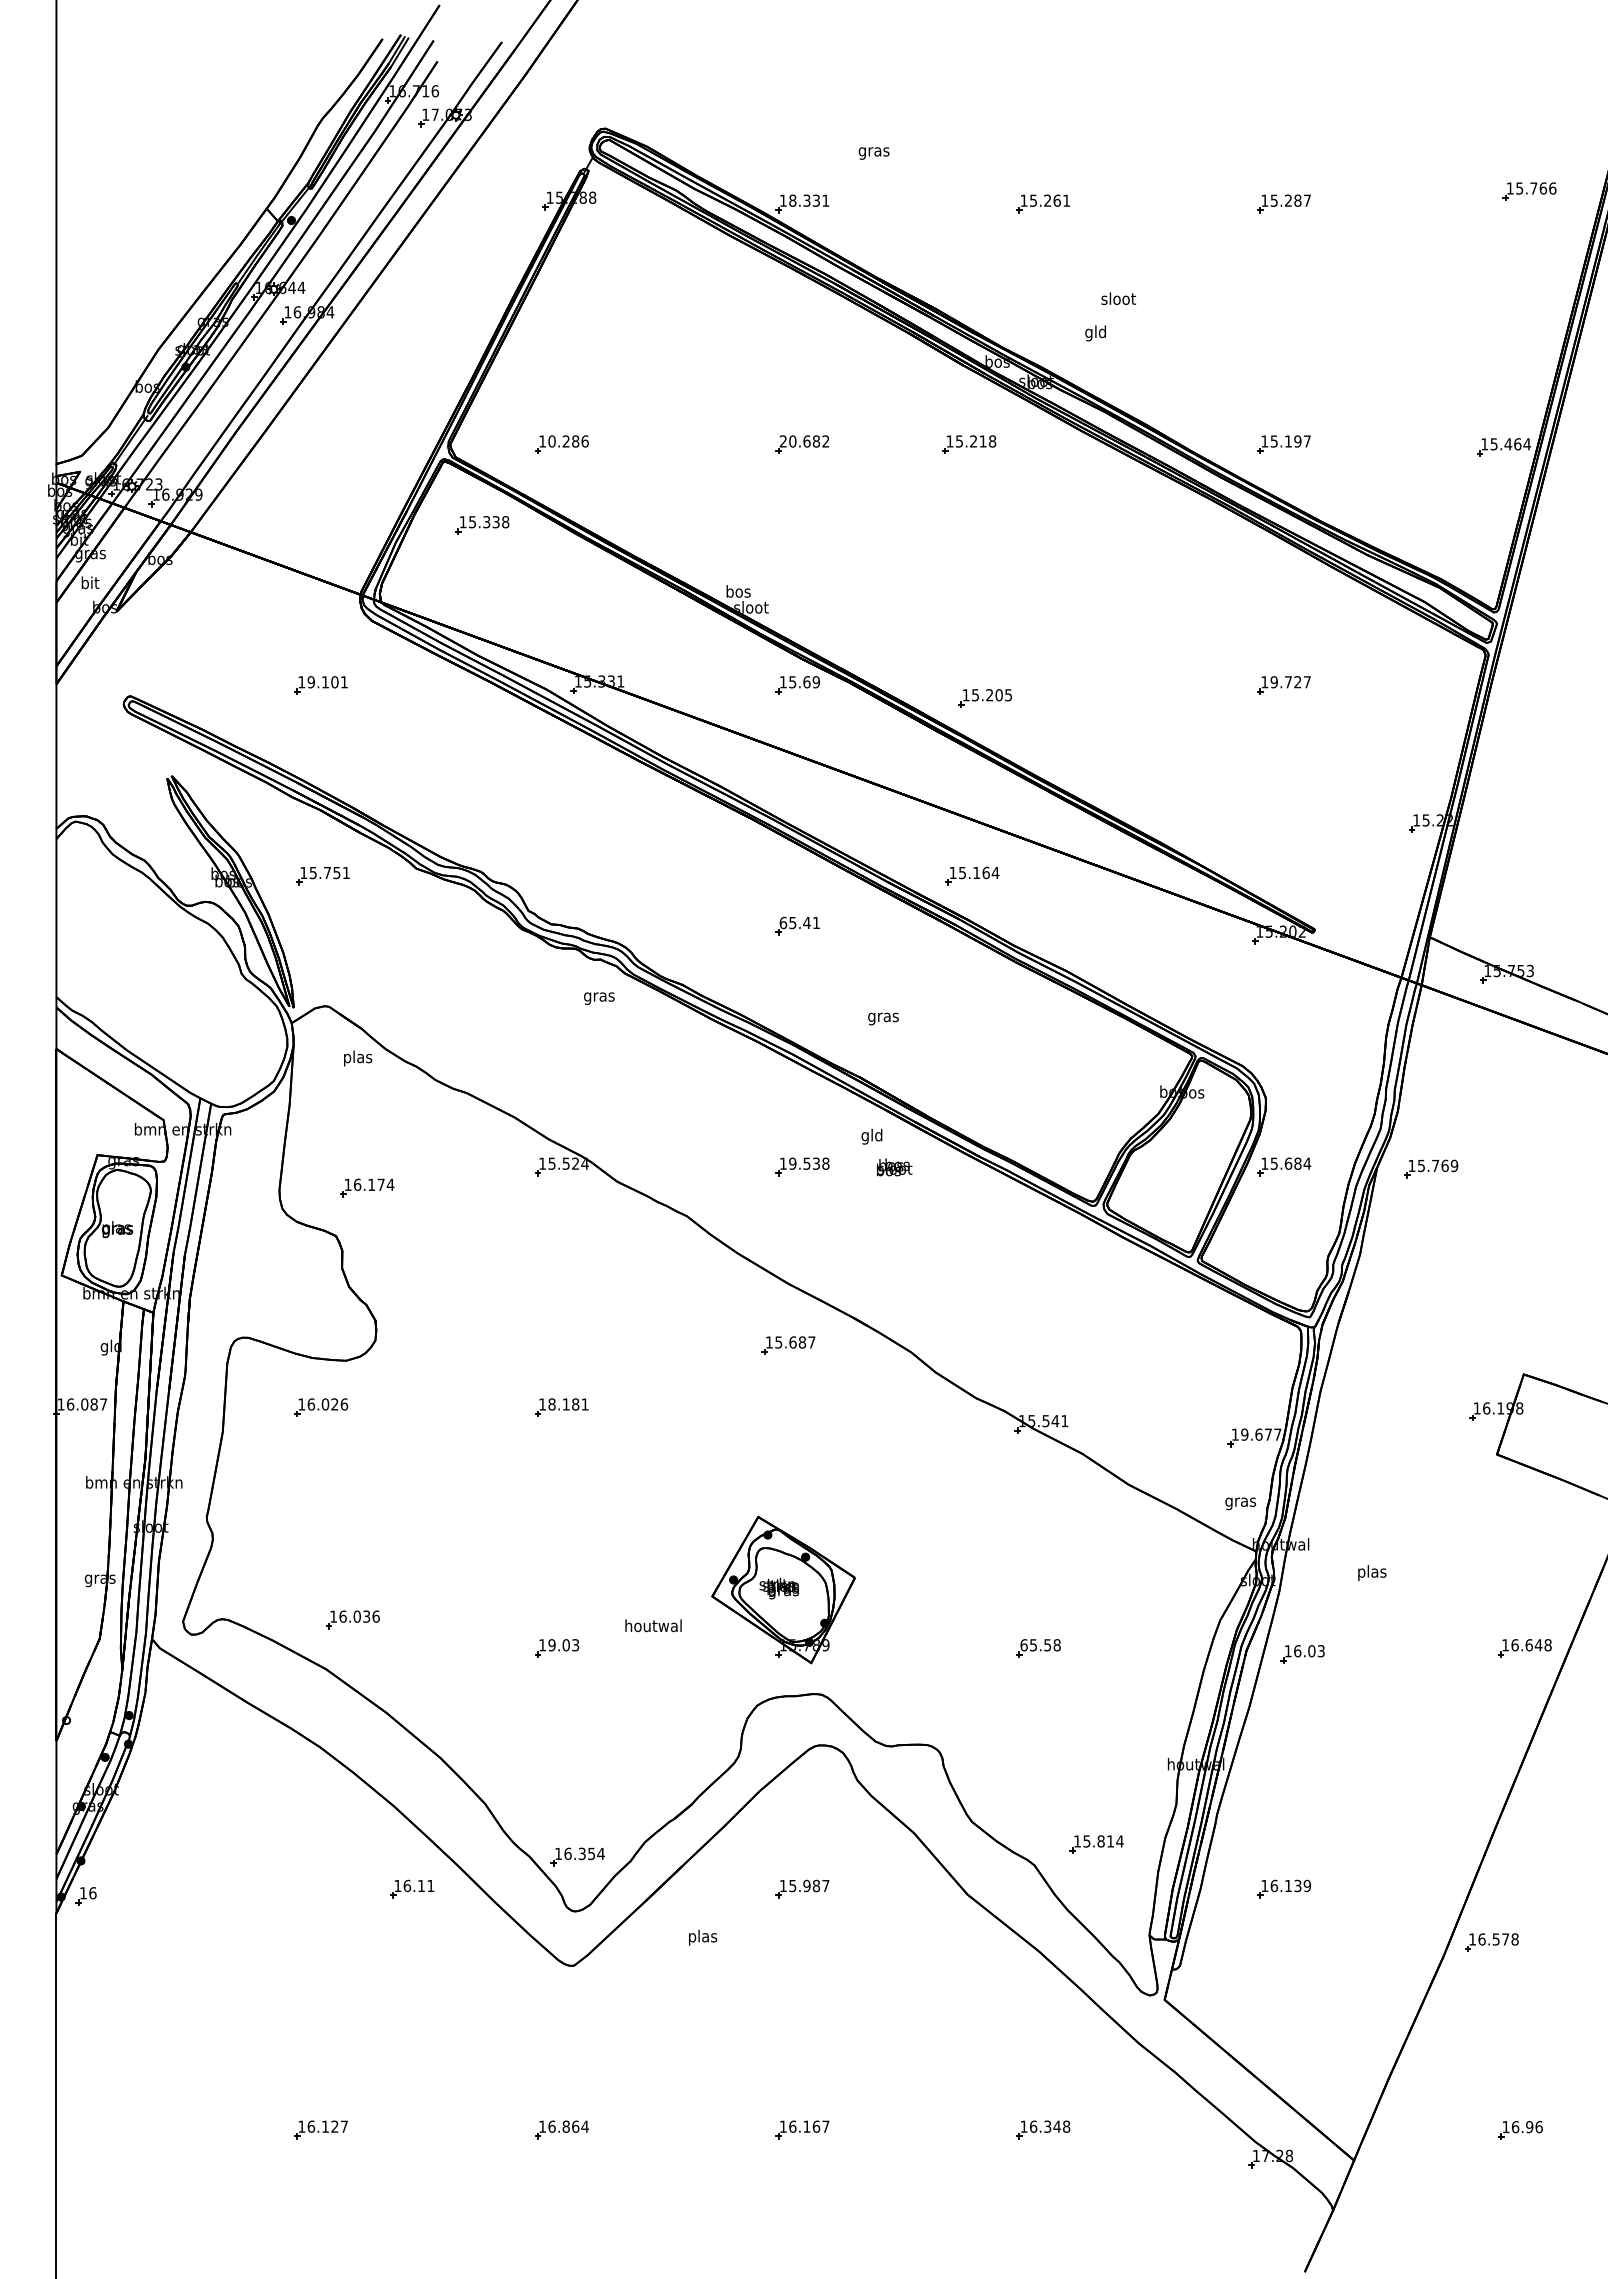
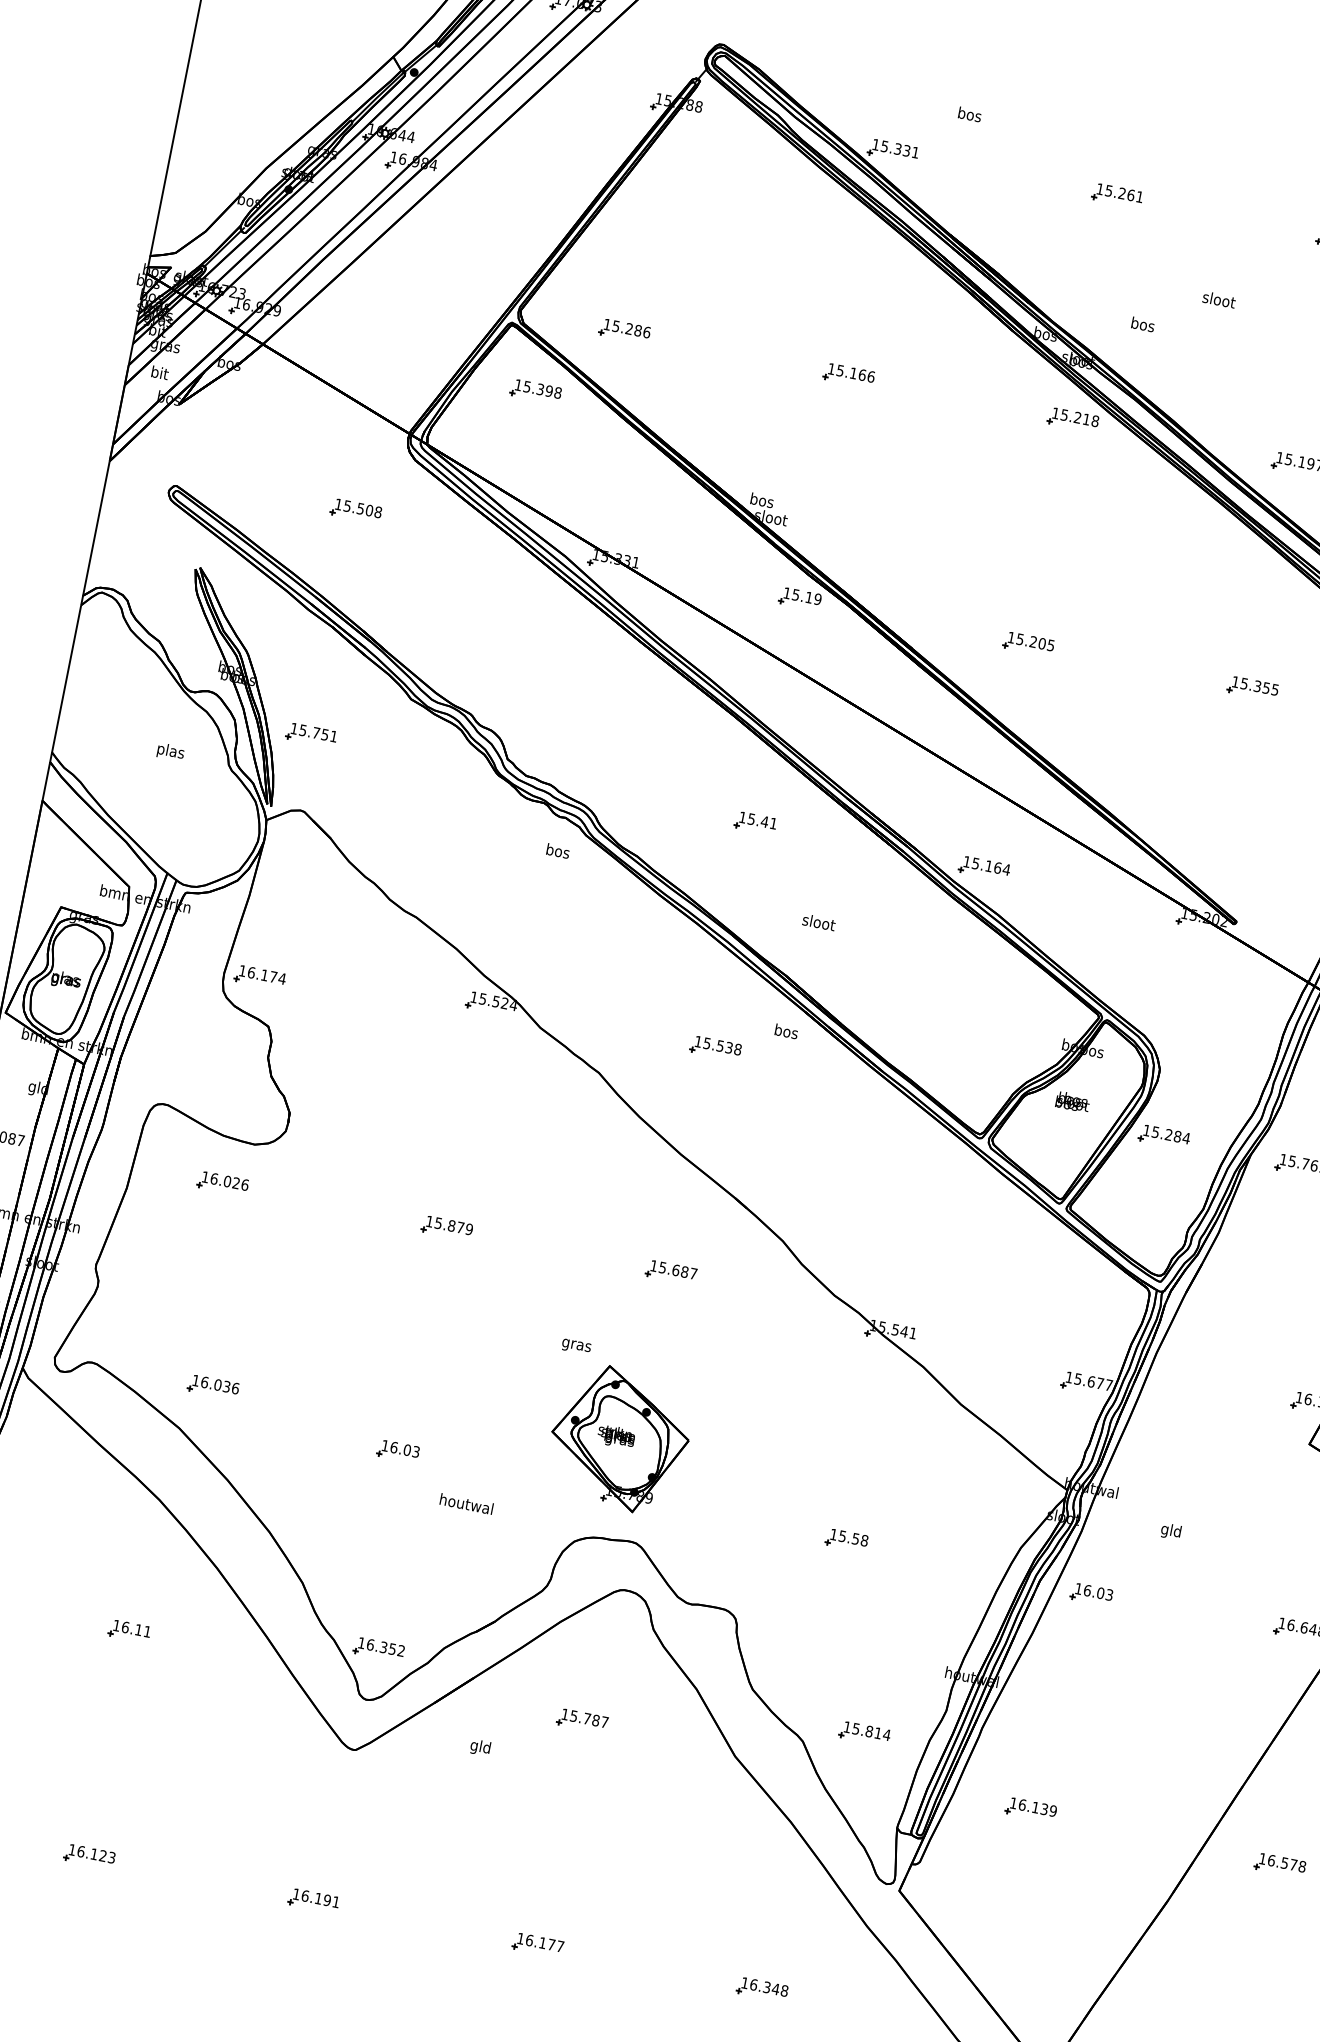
text: (873, 151) -> (969, 115), gras -> bos
text: (792, 200) -> (884, 146), 18.331 -> 15.331
text: (1118, 298) -> (1219, 299), moved
text: (1096, 333) -> (1143, 326), gld -> bos
text: (551, 441) -> (615, 326), 10.286 -> 15.286
text: (804, 441) -> (851, 372), 20.682 -> 15.166
part: (969, 444) -> (1073, 419), moved
text: (495, 521) -> (548, 390), 15.338 -> 15.398
text: (327, 682) -> (362, 509), 19.101 -> 15.508
text: (806, 682) -> (808, 597), 15.69 -> 15.19
text: (1290, 682) -> (1259, 687), 19.727 -> 15.355
part: (984, 698) -> (1027, 644), moved
part: (972, 875) -> (984, 867), moved
part: (322, 876) -> (311, 735), moved
text: (783, 922) -> (743, 817), 65.41 -> 15.41
text: (599, 996) -> (557, 852), gras -> bos
text: (883, 1017) -> (818, 924), gras -> sloot
text: (358, 1058) -> (171, 752), moved
text: (872, 1136) -> (786, 1032), gld -> bos
text: (792, 1163) -> (706, 1043), 19.538 -> 15.538
text: (1288, 1163) -> (1168, 1134), 15.684 -> 15.284
text: (894, 1167) -> (1072, 1102), moved
part: (367, 1187) -> (260, 977), moved
part: (788, 1345) -> (671, 1272), moved
text: (568, 1404) -> (453, 1226), 18.181 -> 15.879
text: (1244, 1434) -> (1077, 1379), 19.677 -> 15.677
text: (1240, 1503) -> (576, 1346), moved
text: (1372, 1572) -> (1171, 1531), plas -> gld
text: (653, 1625) -> (466, 1503), moved
text: (551, 1645) -> (393, 1447), 19.03 -> 16.03
text: (1023, 1645) -> (833, 1534), 65.58 -> 15.58
text: (600, 1853) -> (400, 1650), 16.354 -> 16.352
text: (806, 1885) -> (586, 1718), 15.987 -> 15.787
part: (412, 1888) -> (129, 1630), moved
text: (703, 1937) -> (481, 1747), plas -> gld
part: (1491, 1942) -> (1279, 1865), moved
text: (343, 2126) -> (111, 1857), 16.127 -> 16.123
text: (575, 2126) -> (327, 1900), 16.864 -> 16.191
text: (816, 2126) -> (551, 1944), 16.167 -> 16.177

